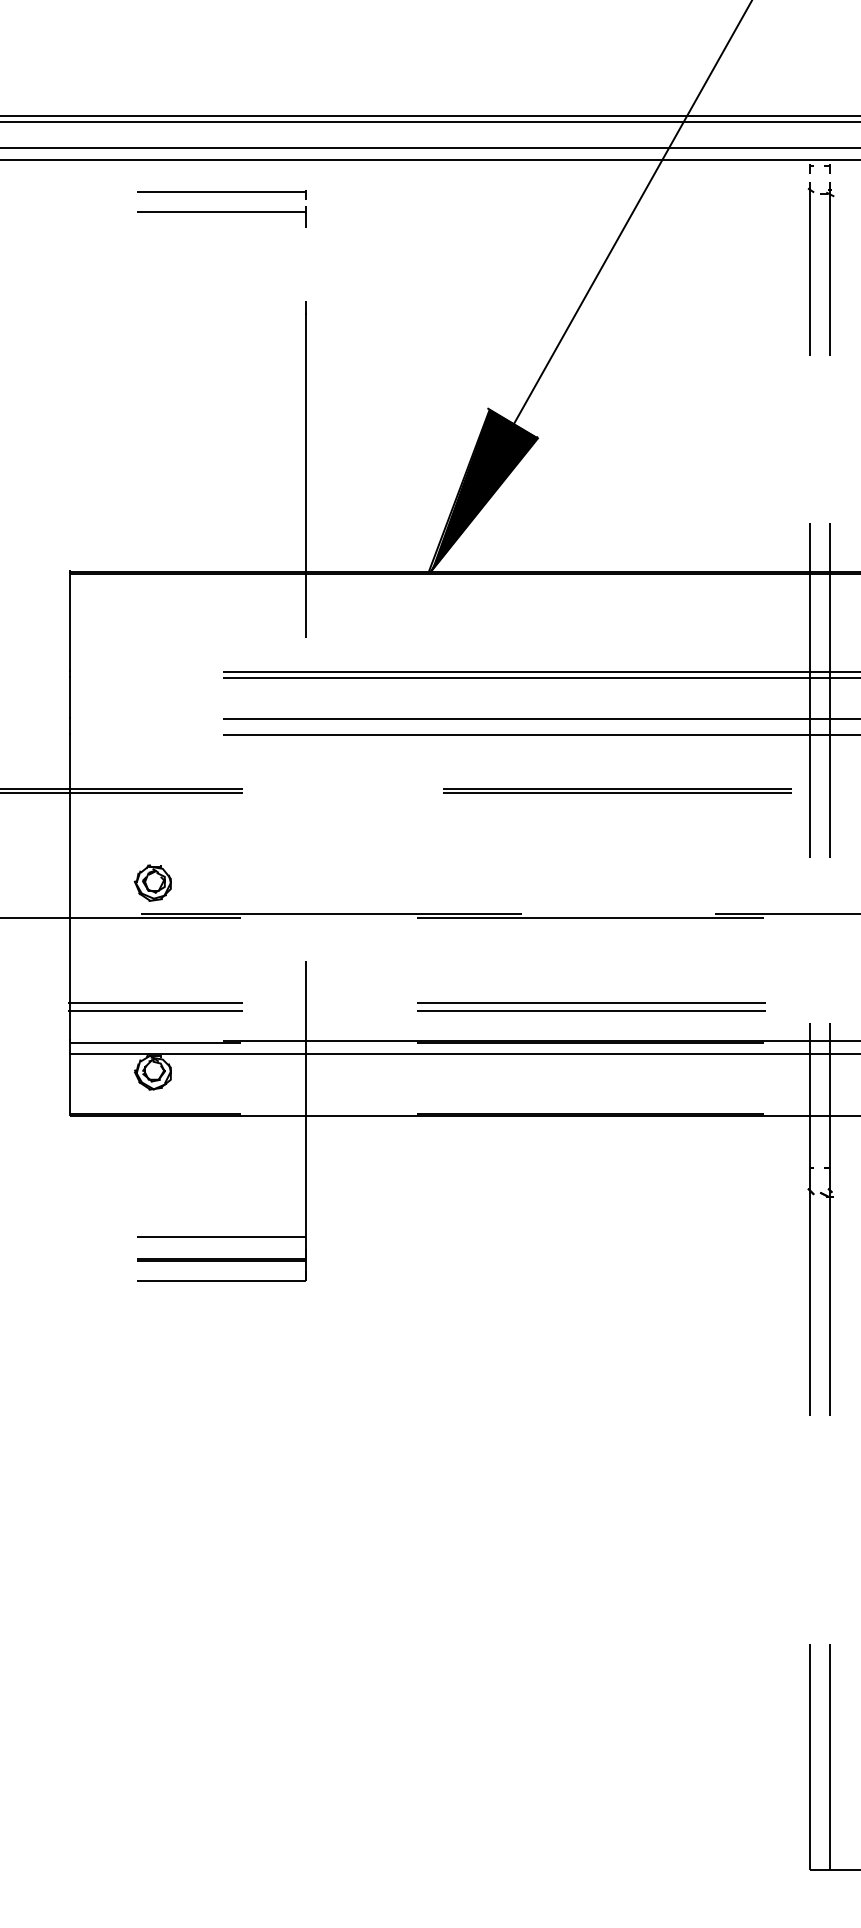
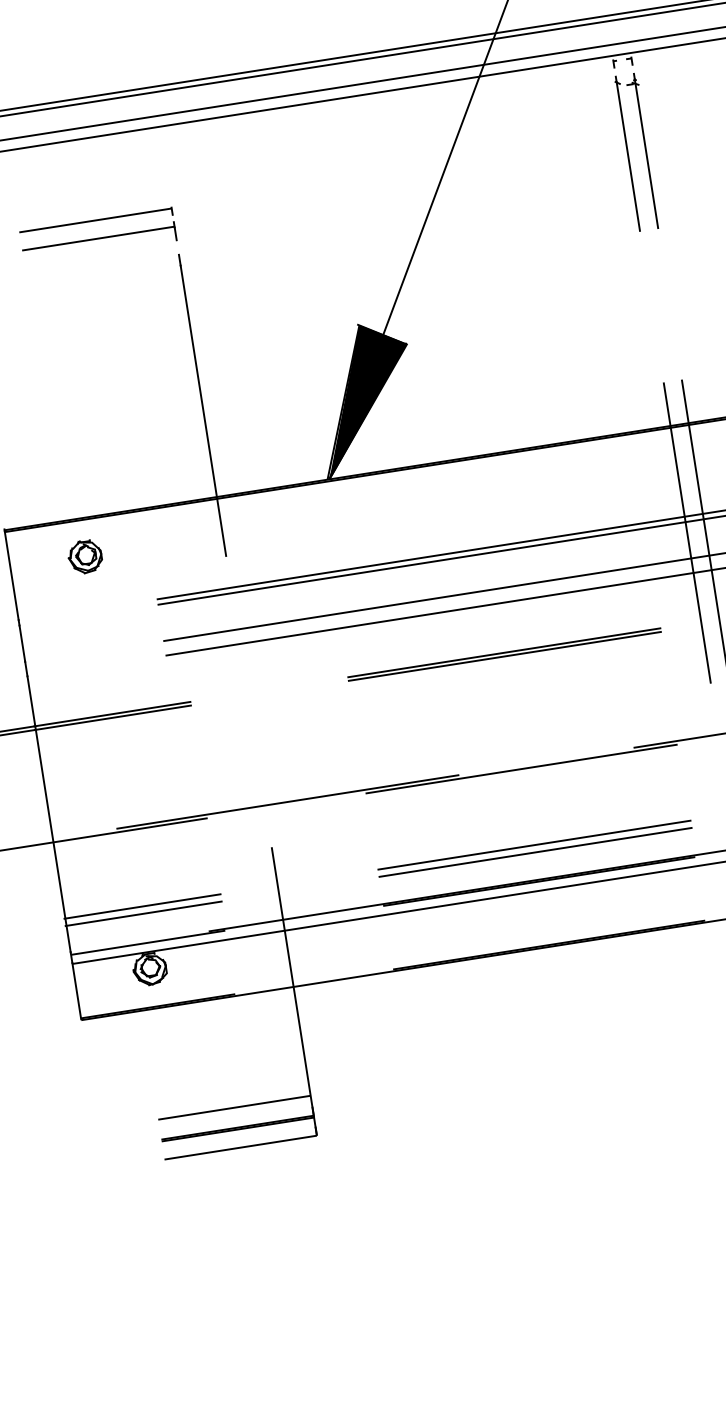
part: (221, 208) -> (98, 235), moved
part: (617, 790) -> (504, 653), moved
part: (152, 882) -> (84, 556), moved

